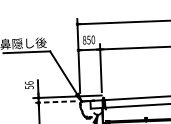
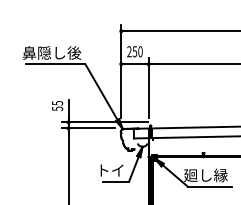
text: (84, 40) -> (129, 51), 850 -> 250
text: (29, 83) -> (57, 103), 56 -> 55
line: (54, 102) -> (88, 128), dashed -> solid

